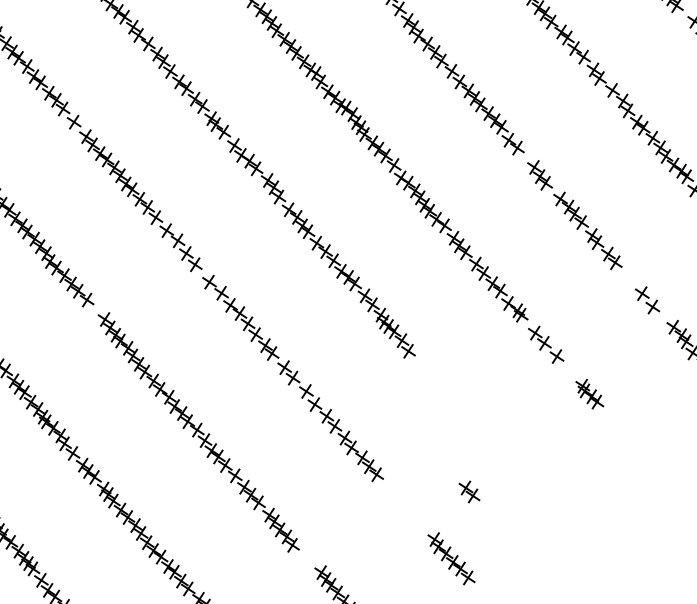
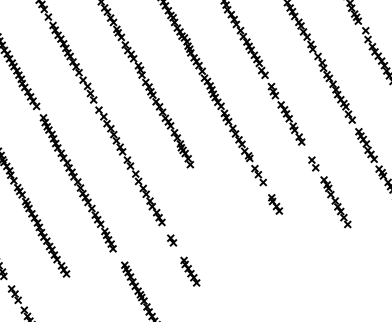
part: (589, 394) -> (275, 204), size x1.43
part: (470, 491) -> (172, 240), moved

